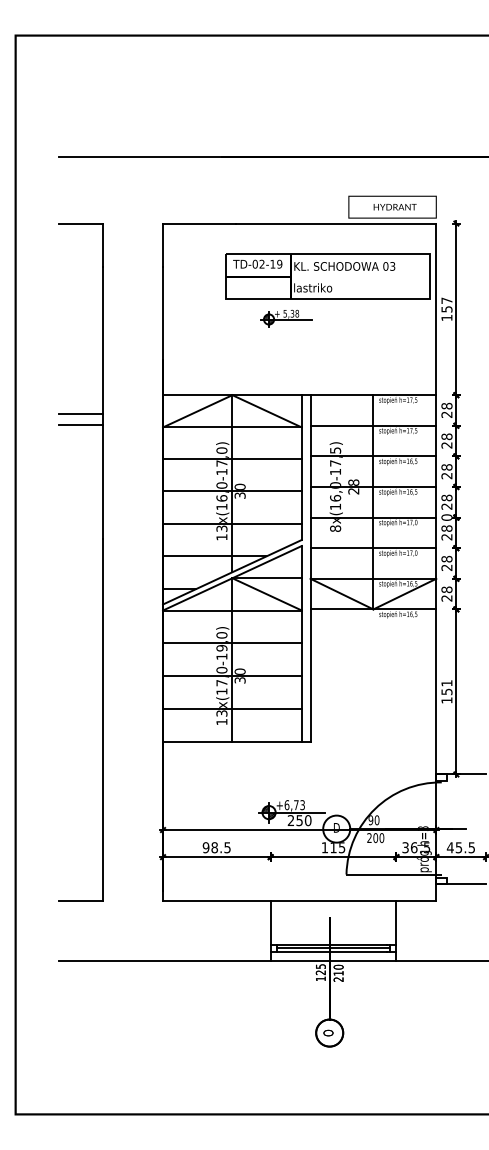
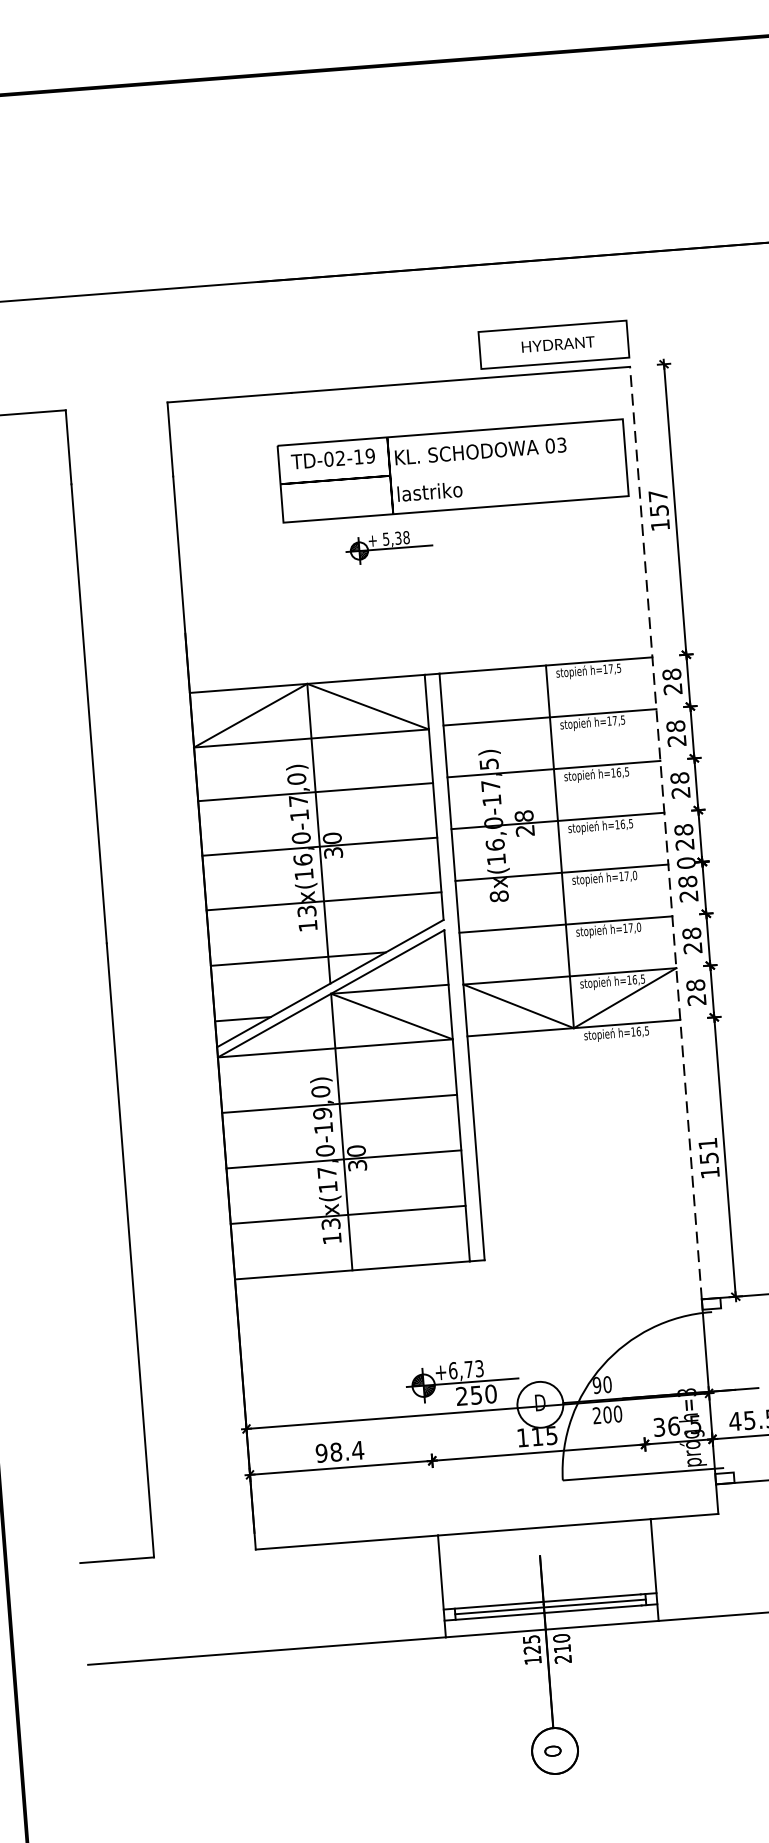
line: (80, 413) -> (52, 734), removed
line: (80, 424) -> (53, 753), removed
line: (436, 498) -> (666, 832), solid -> dashed
text: (227, 847) -> (357, 1450), 98.5 -> 98.4

